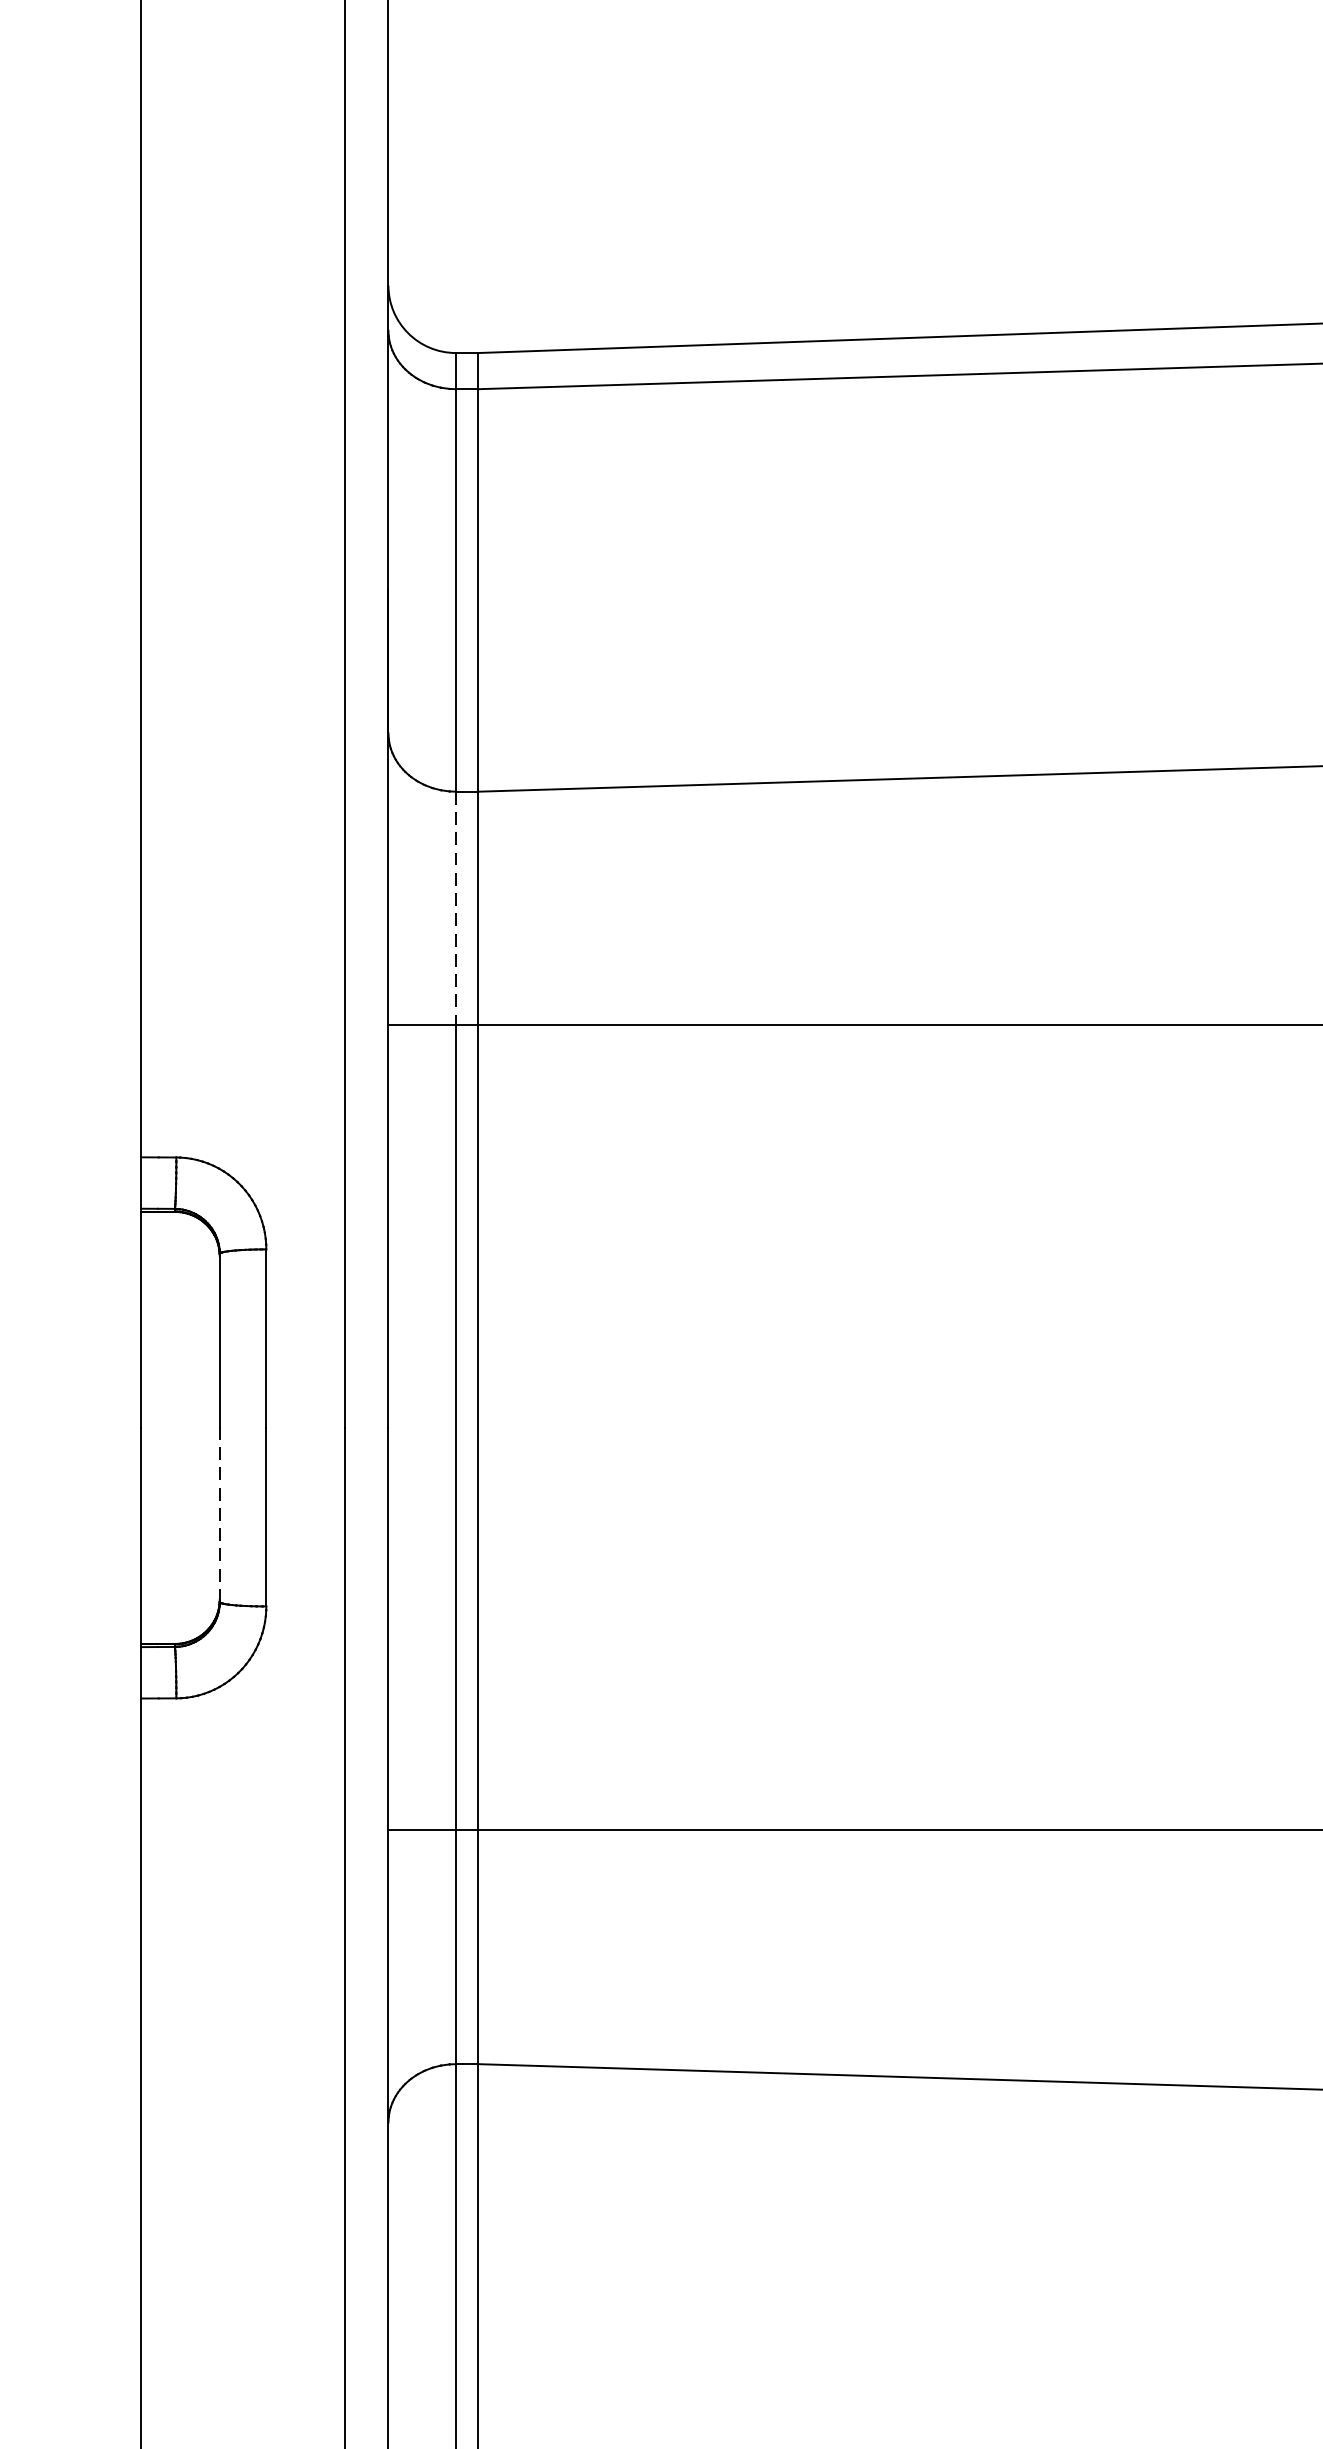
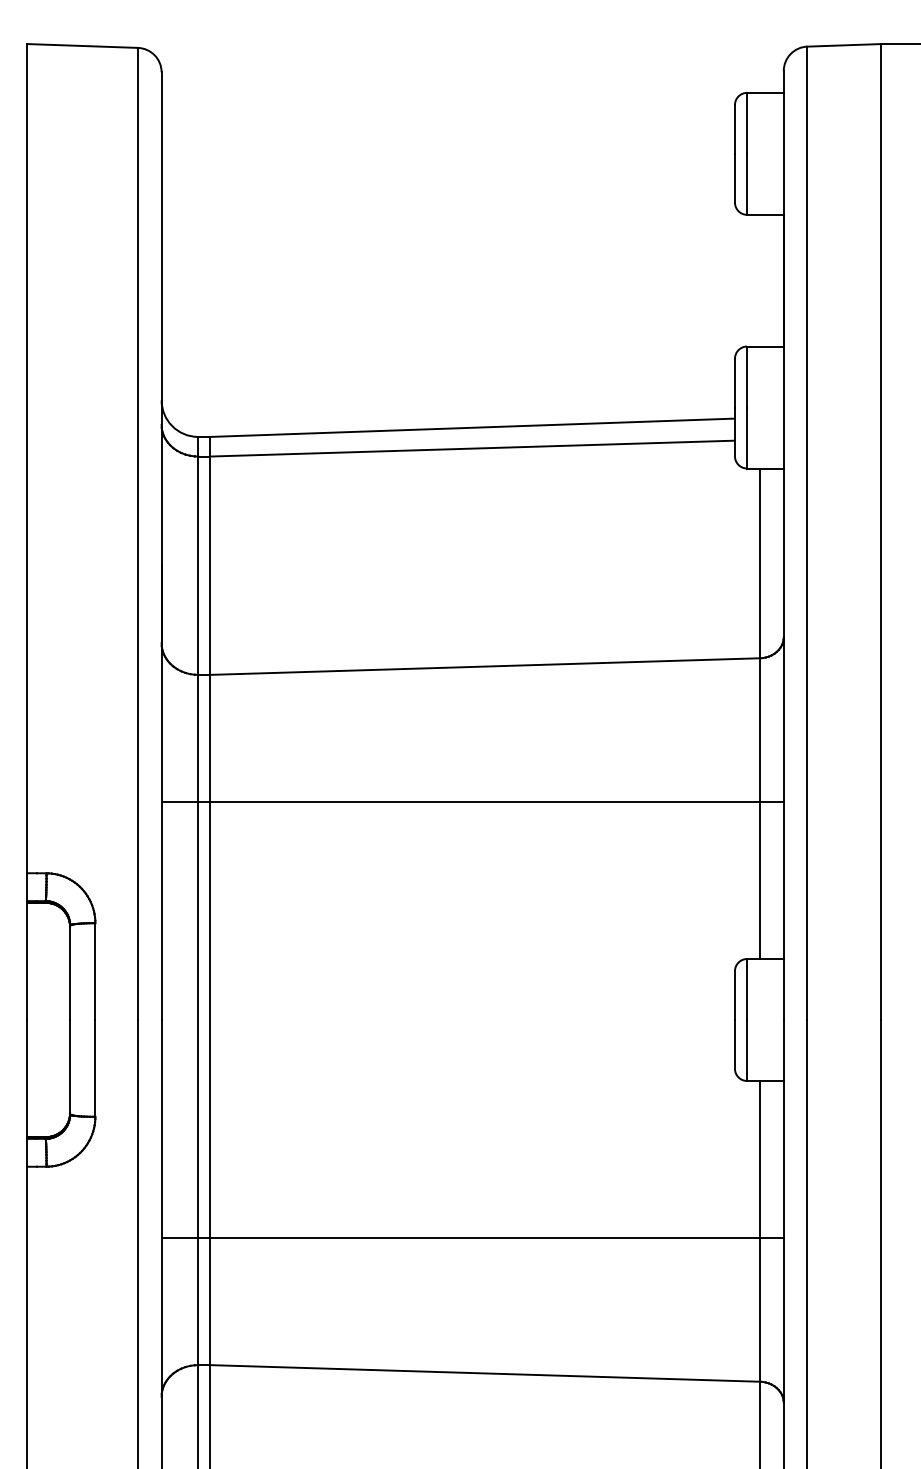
line: (456, 908) -> (198, 738), dashed -> solid
line: (220, 1513) -> (70, 1066), dashed -> solid

